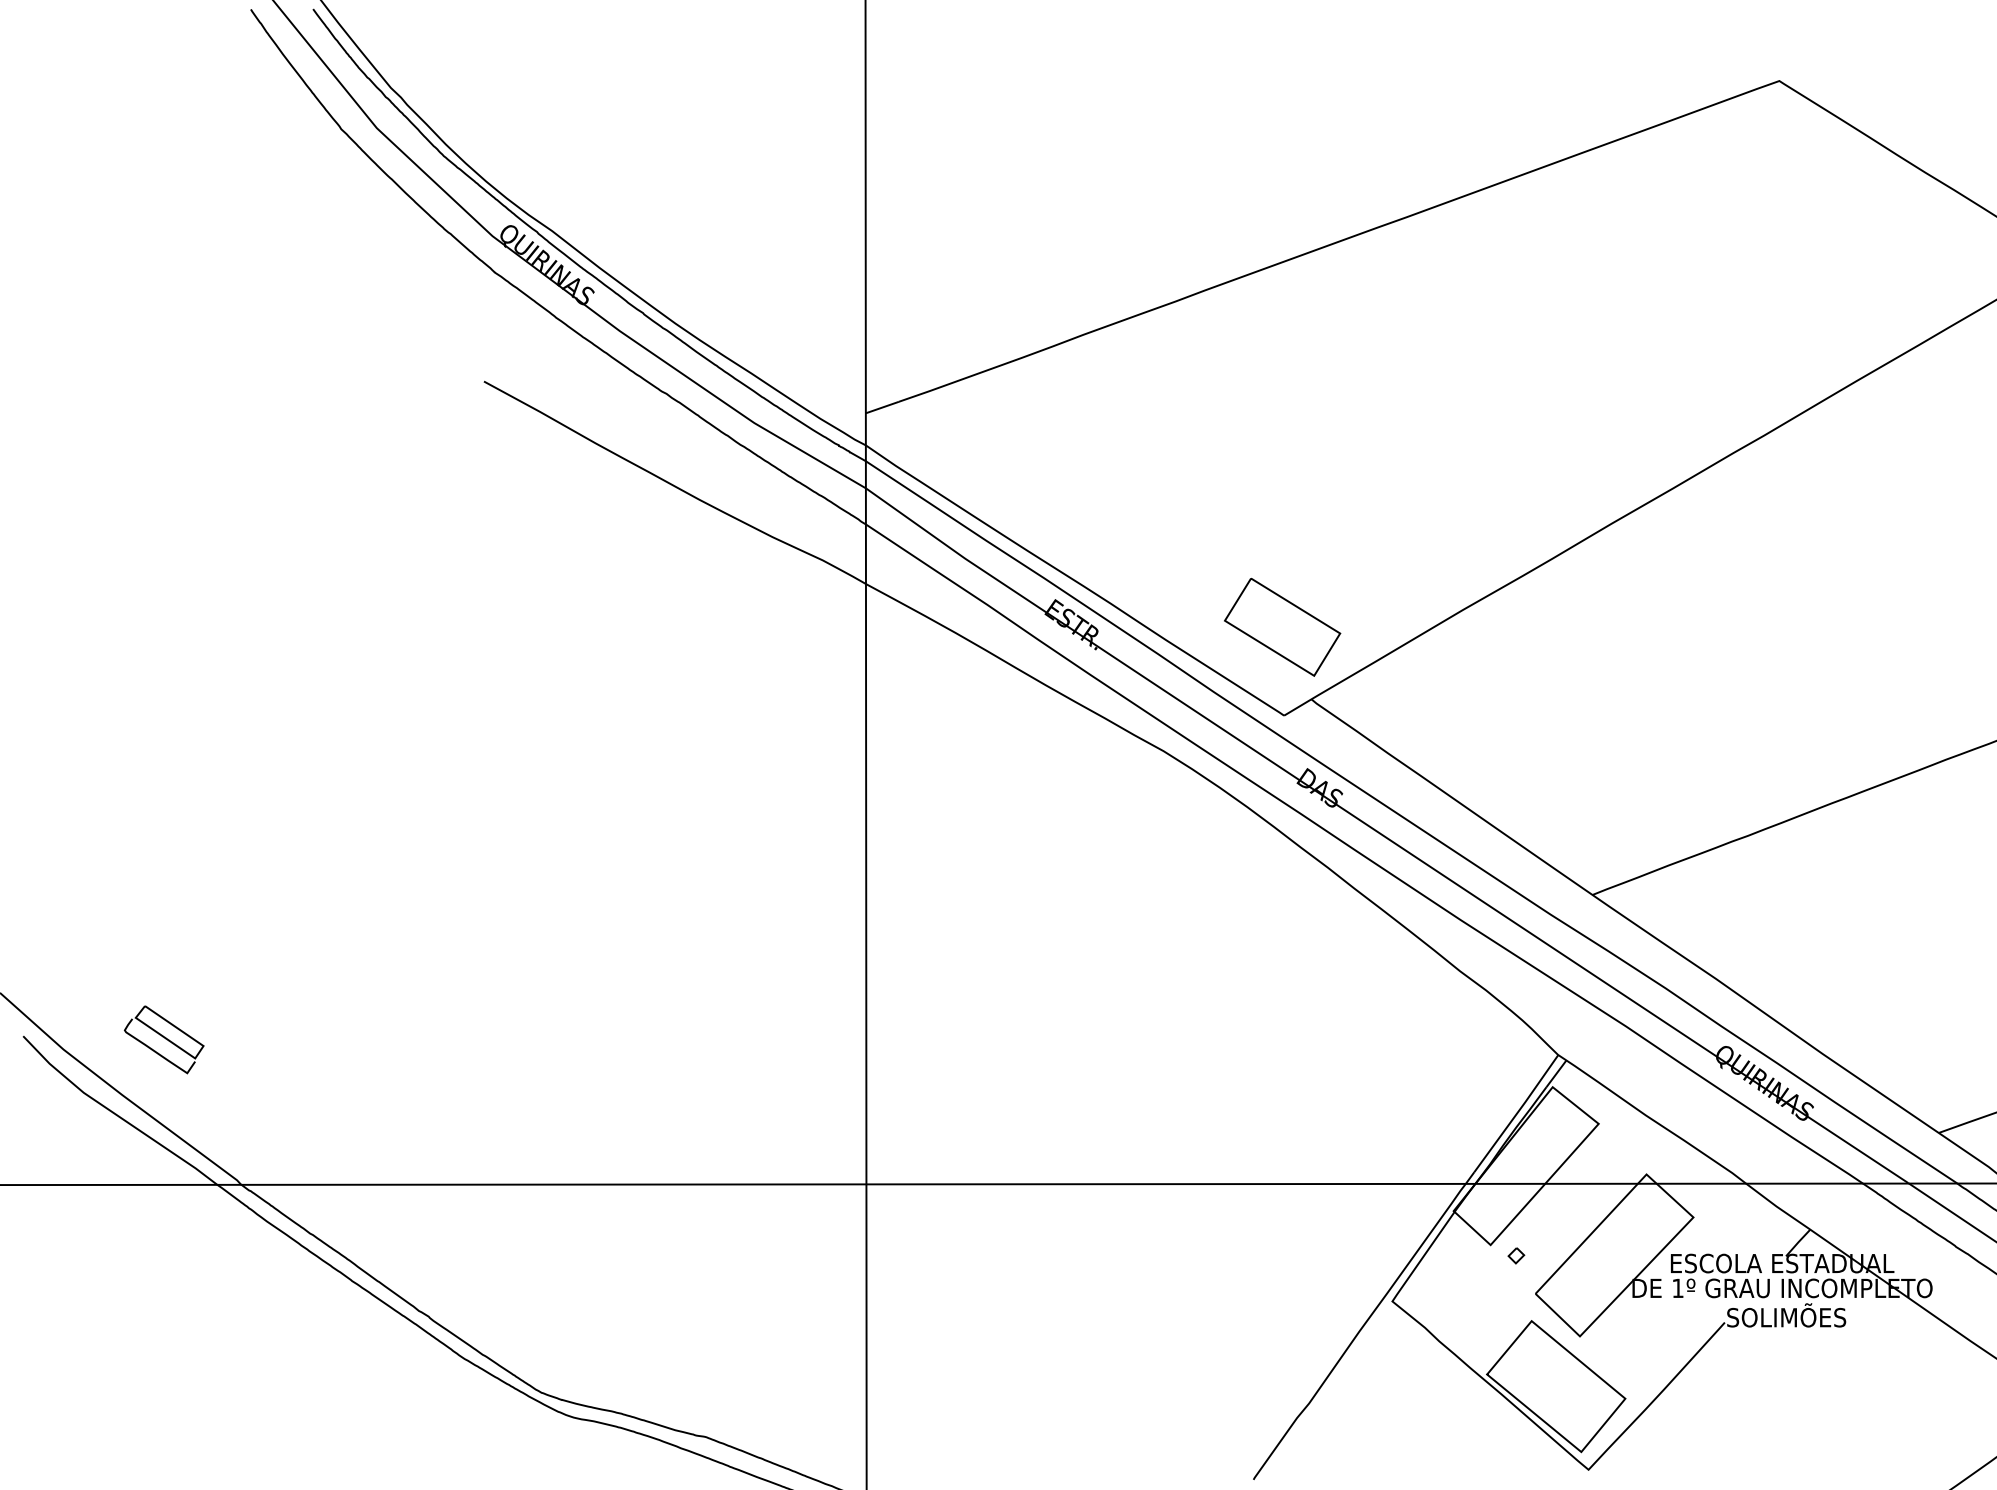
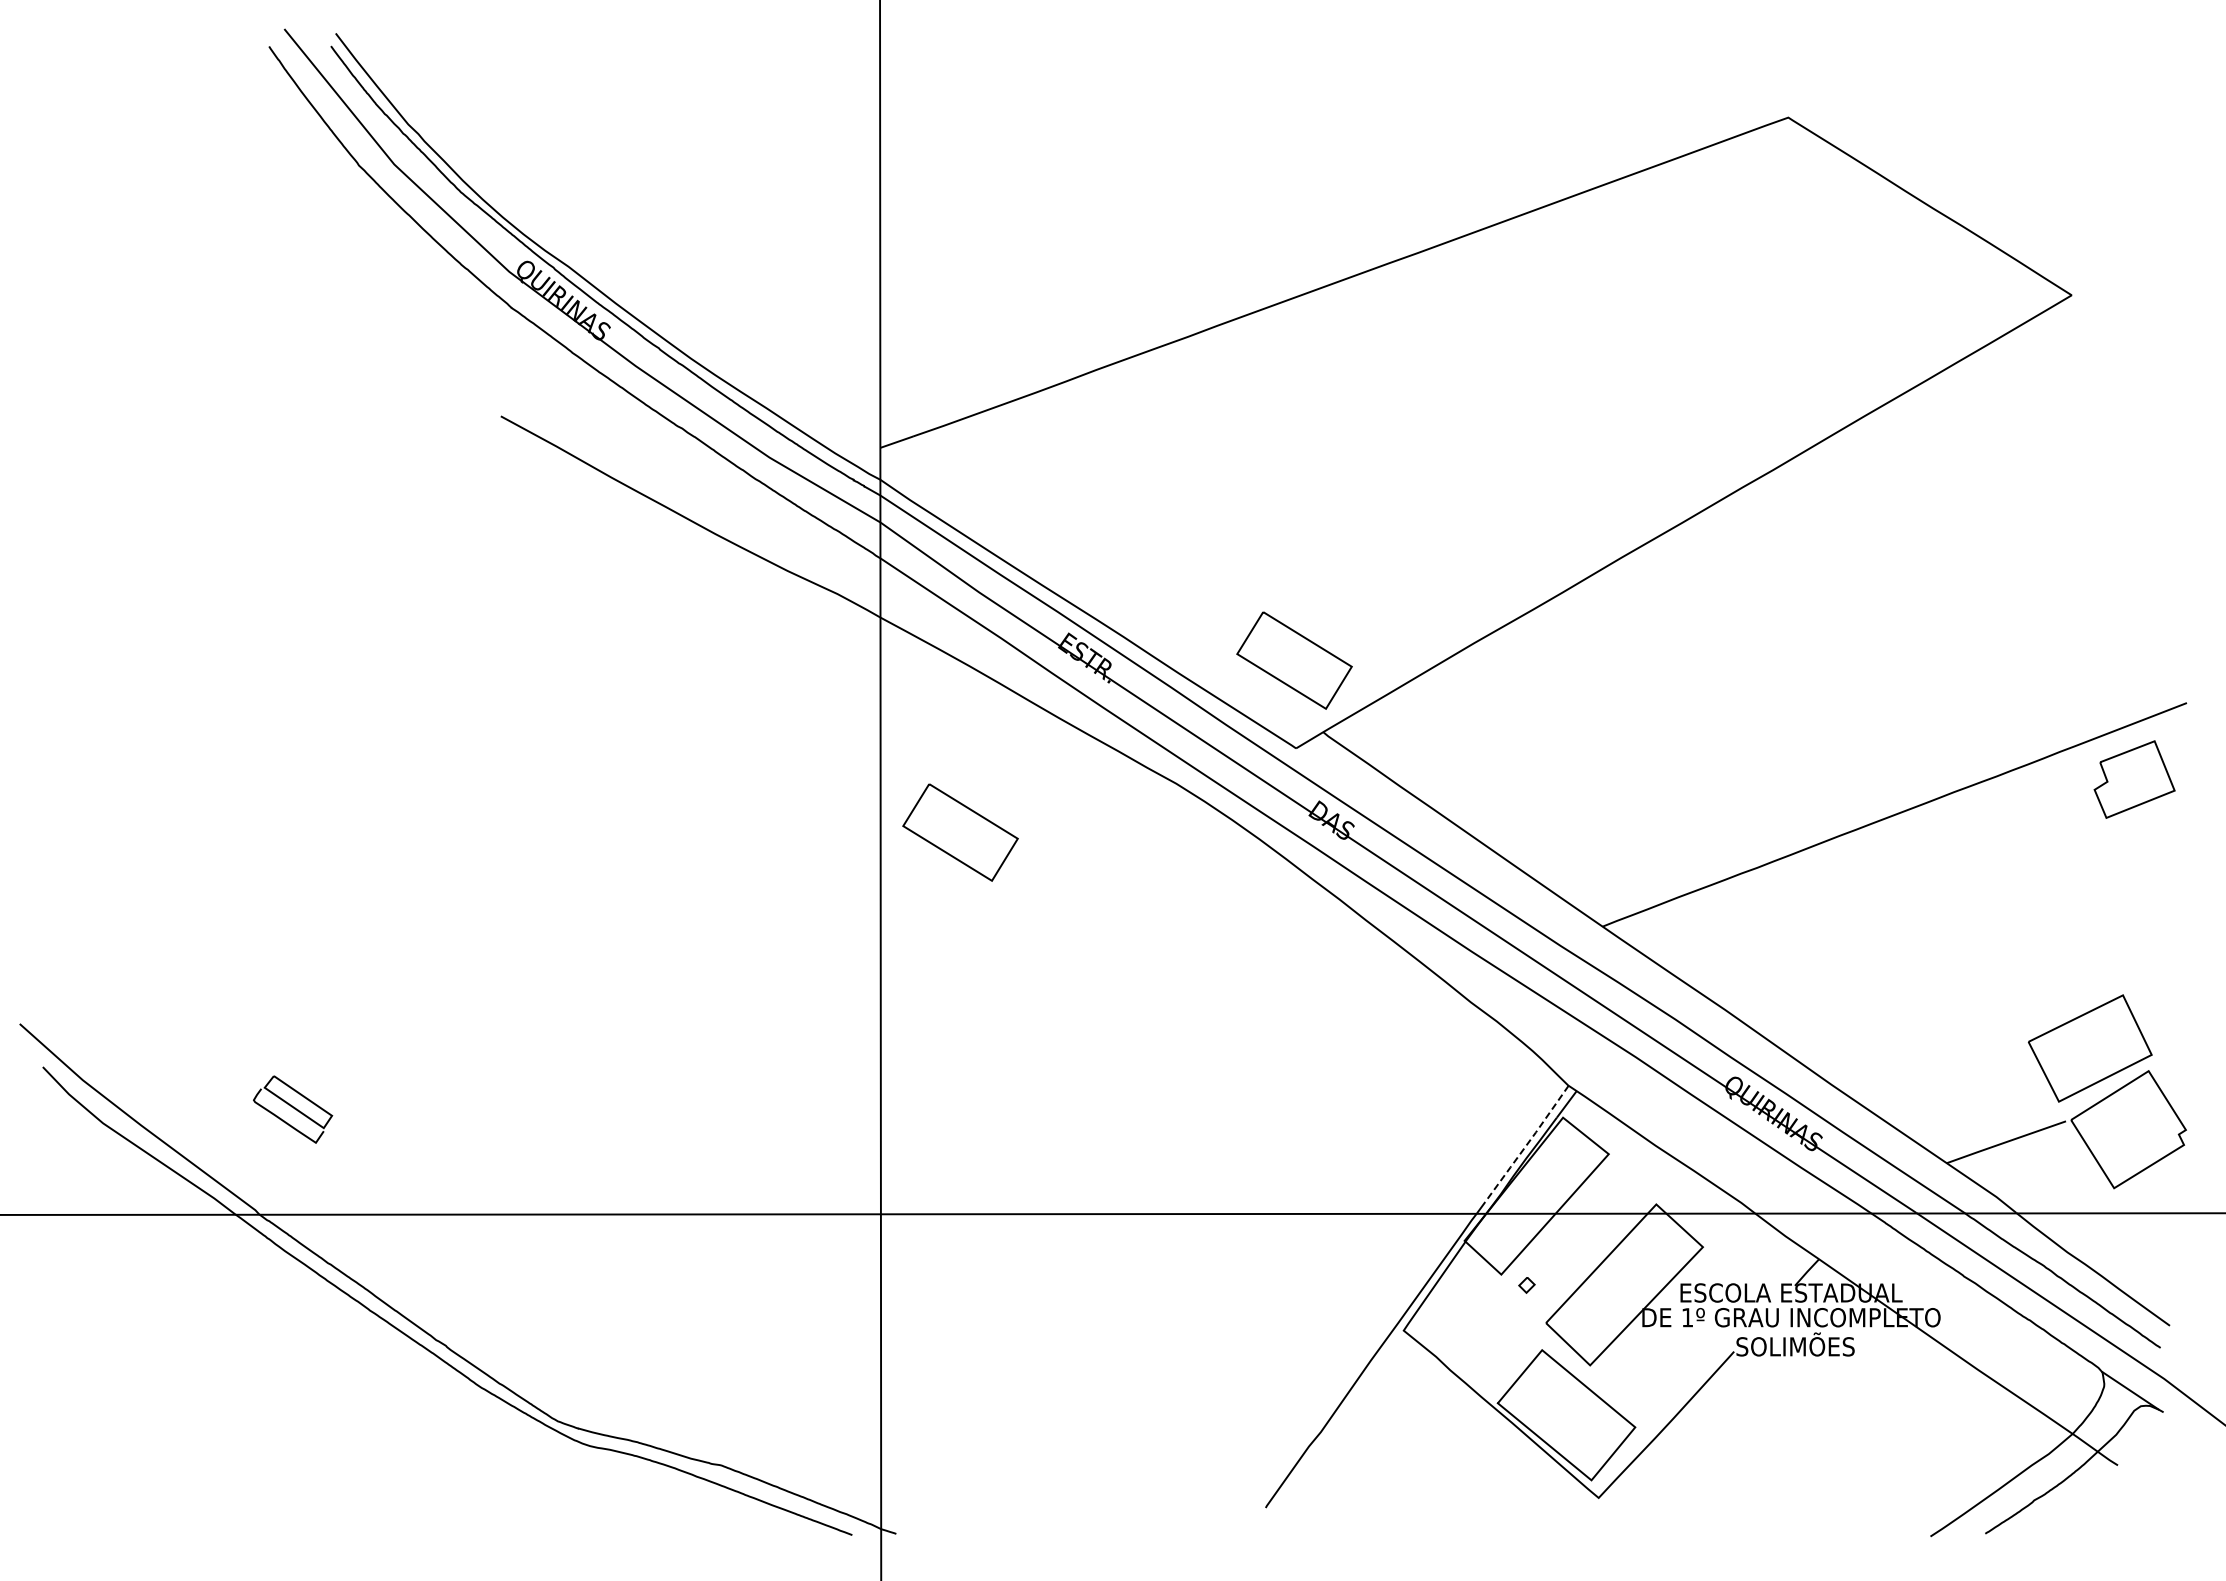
part: (946, 800) -> (960, 832), added
part: (164, 1039) -> (293, 1109), moved
line: (1516, 1114) -> (1527, 1144), solid -> dashed

